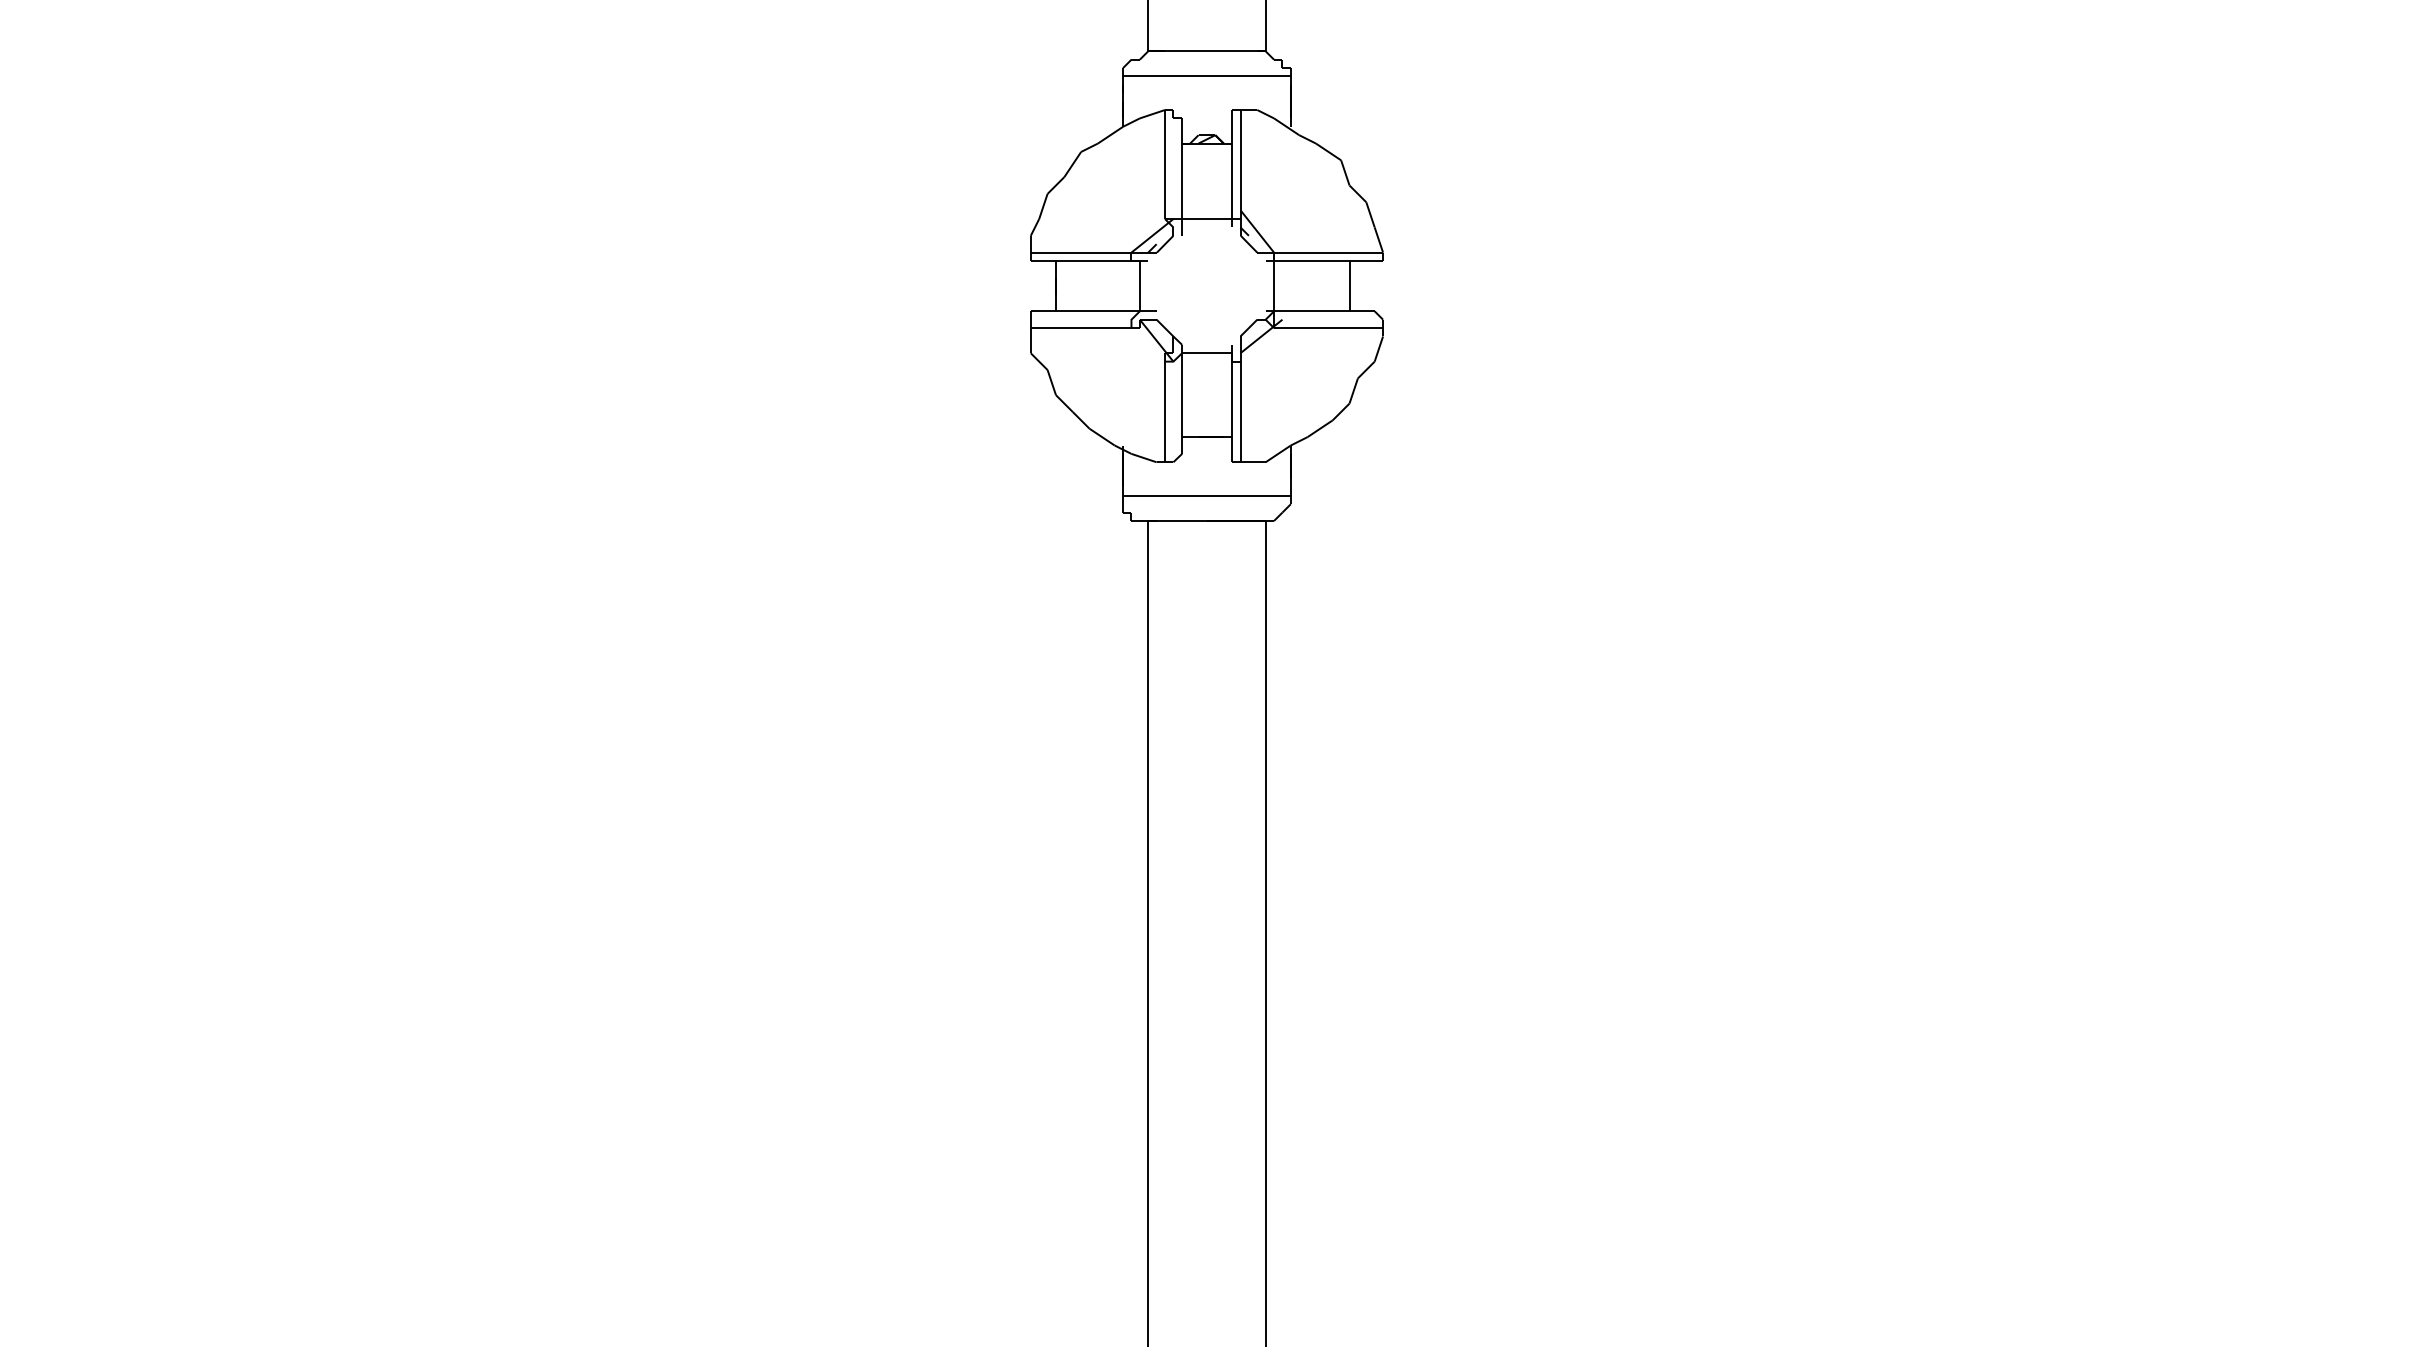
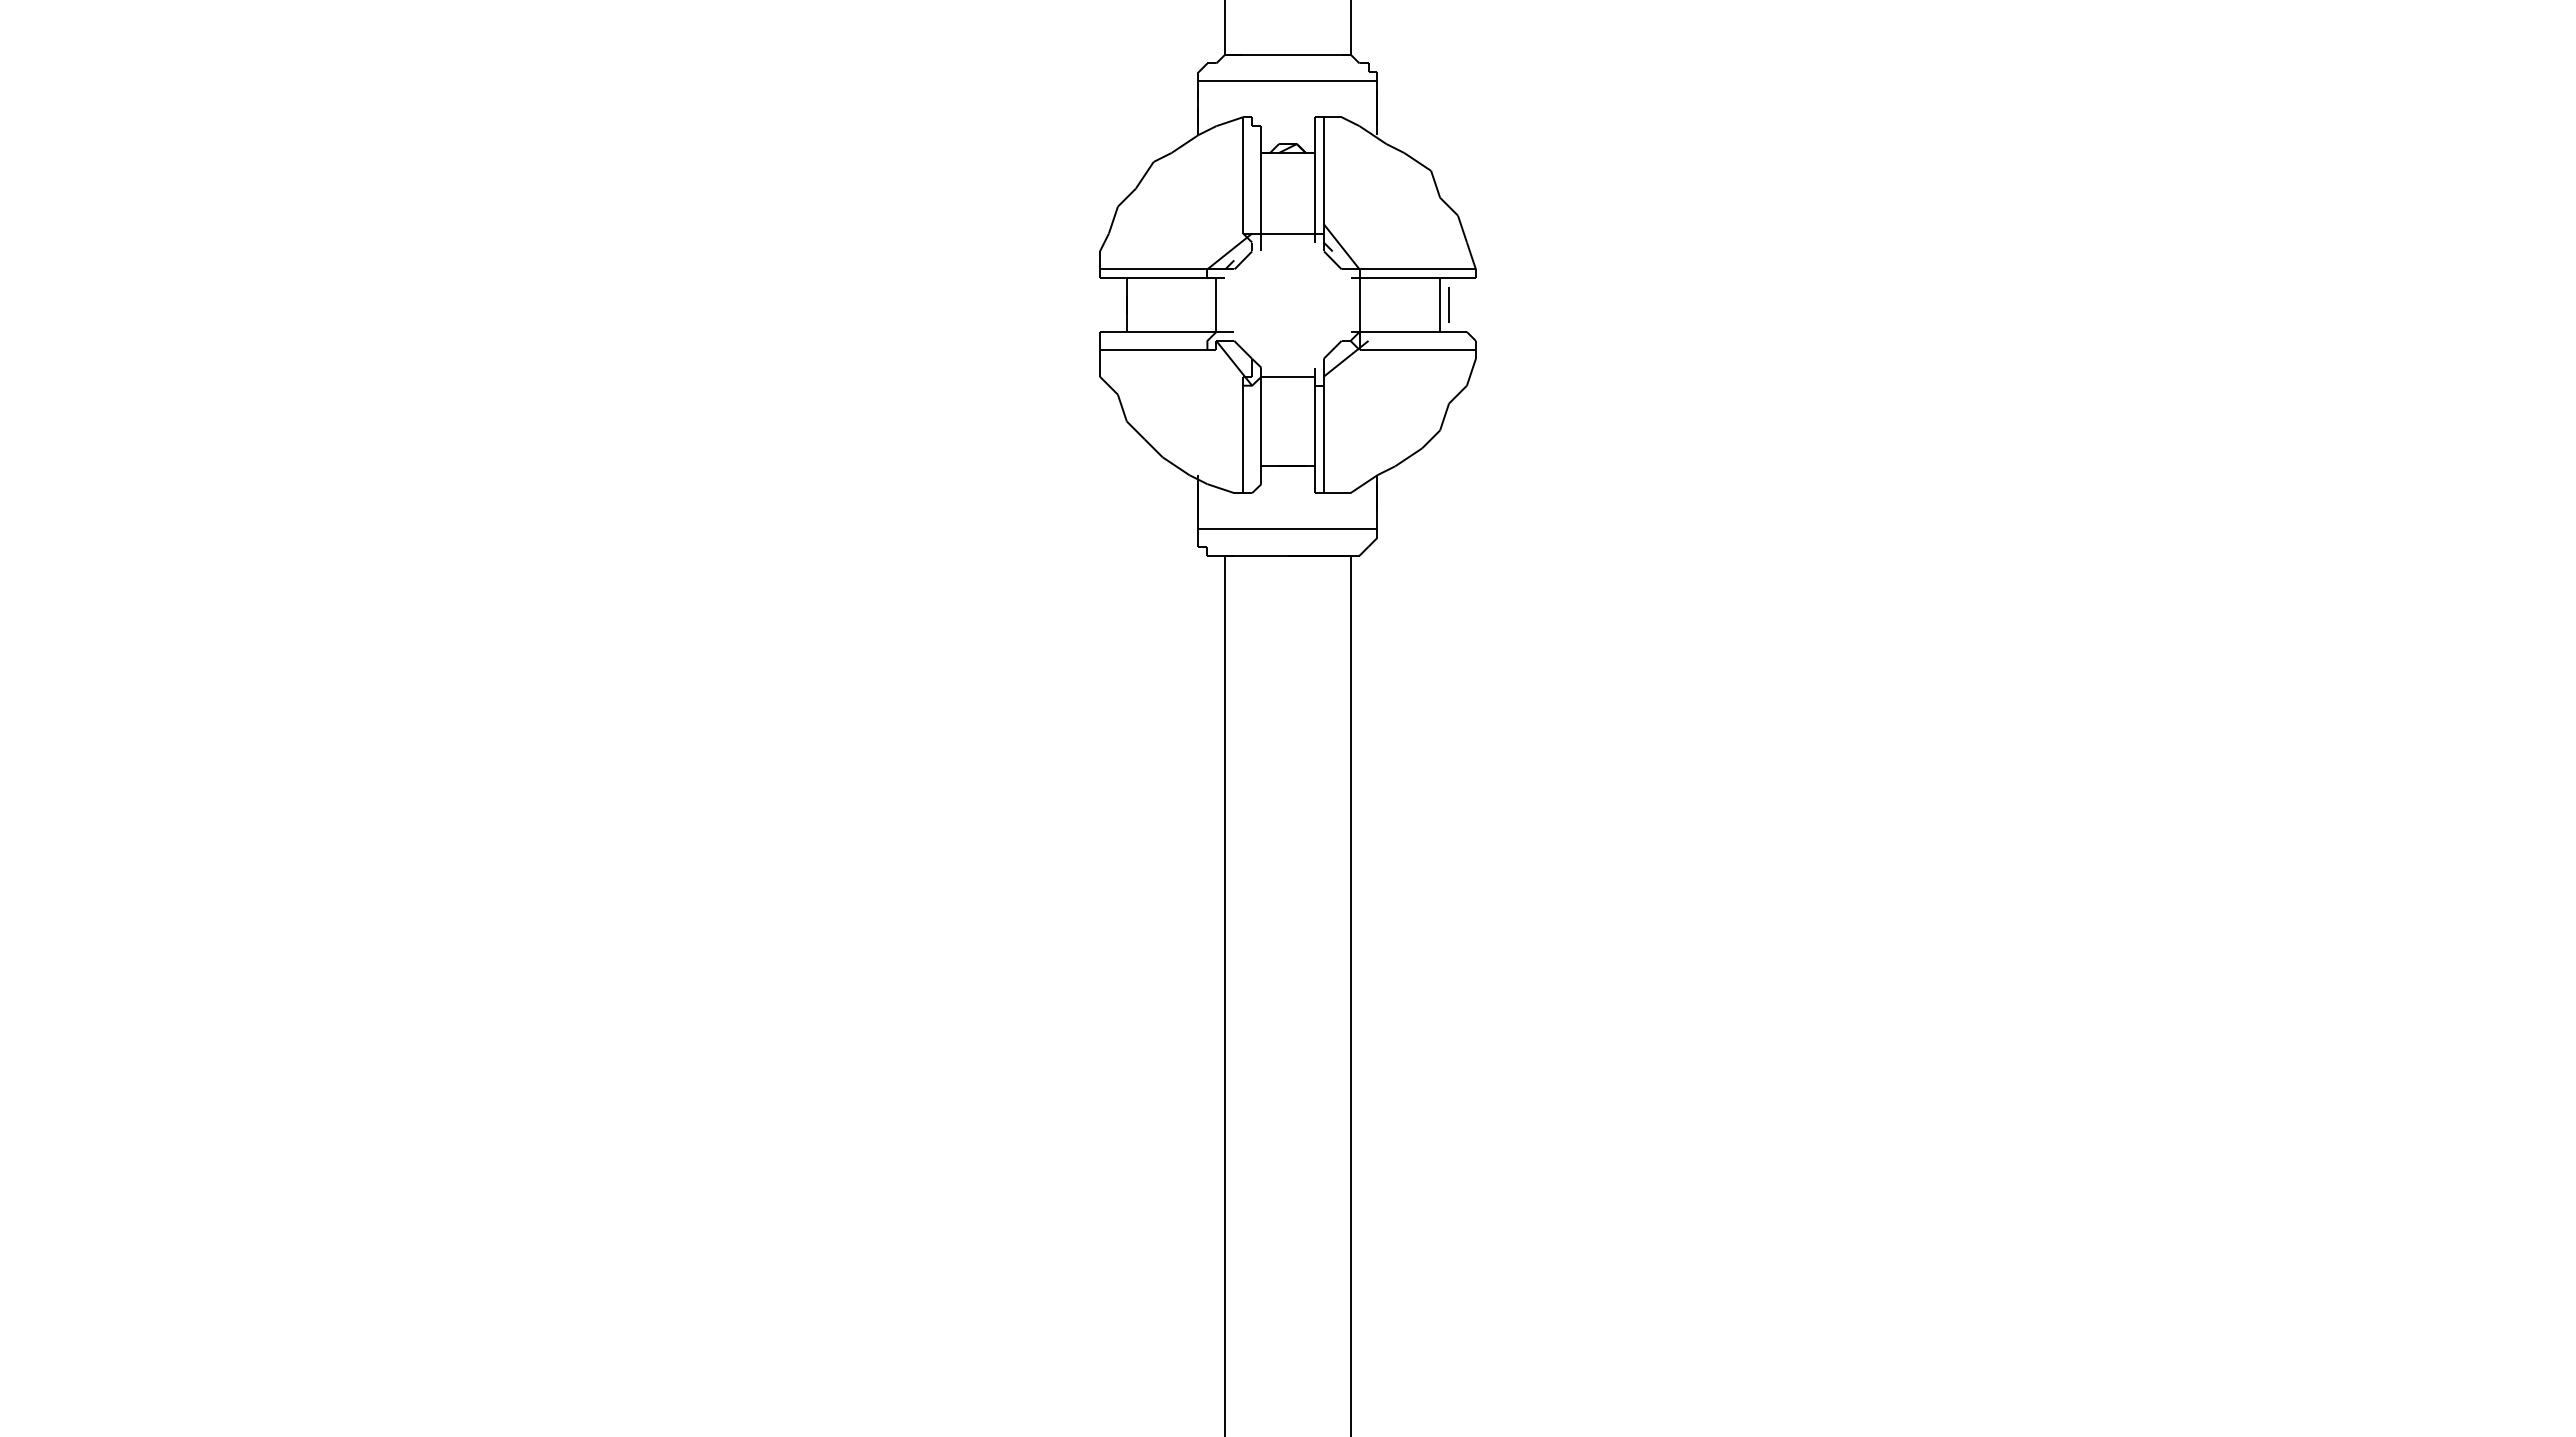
line: (1357, 285) -> (1448, 304), added

